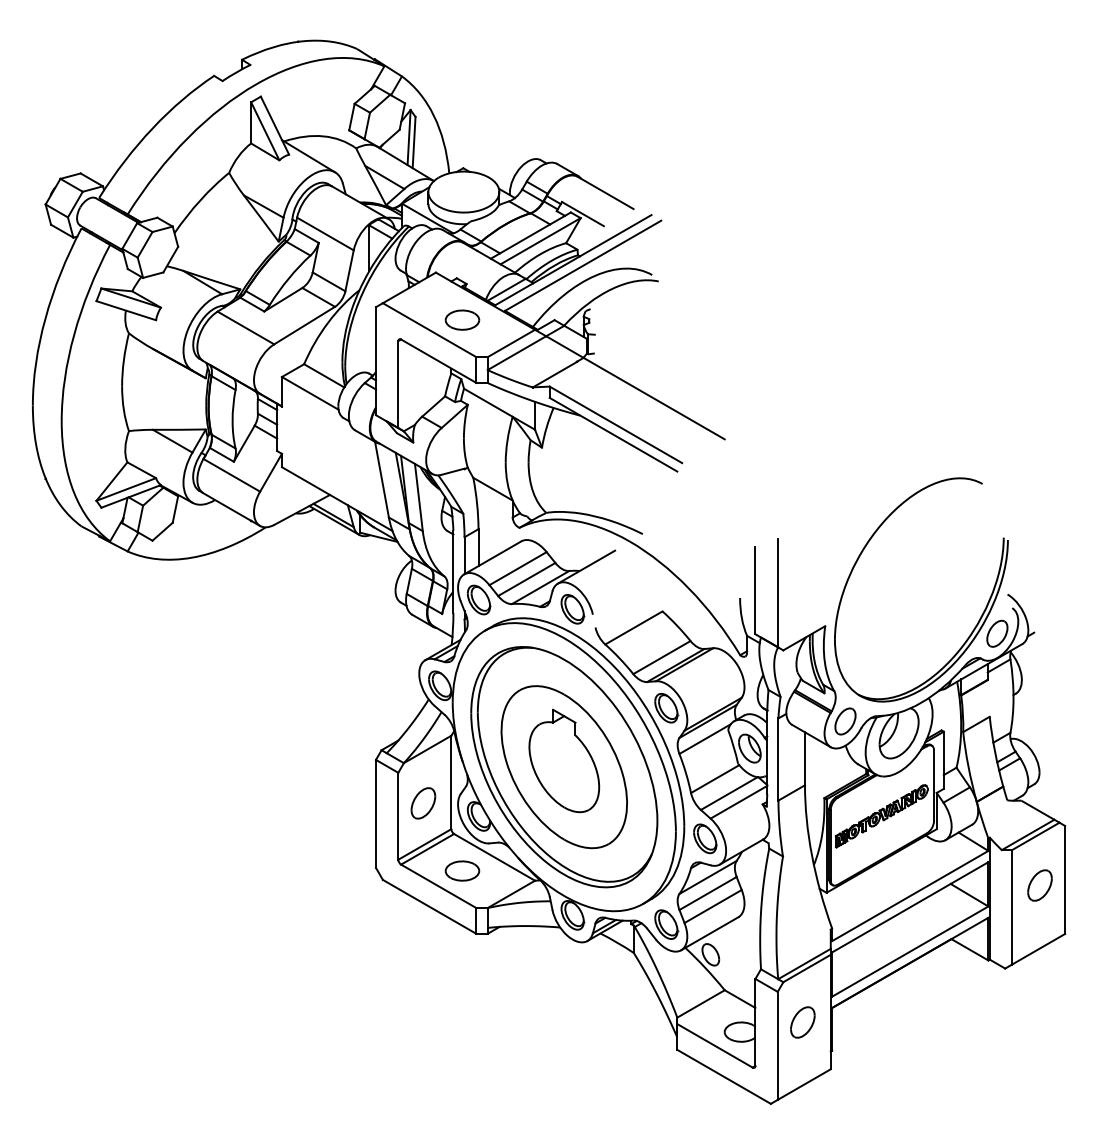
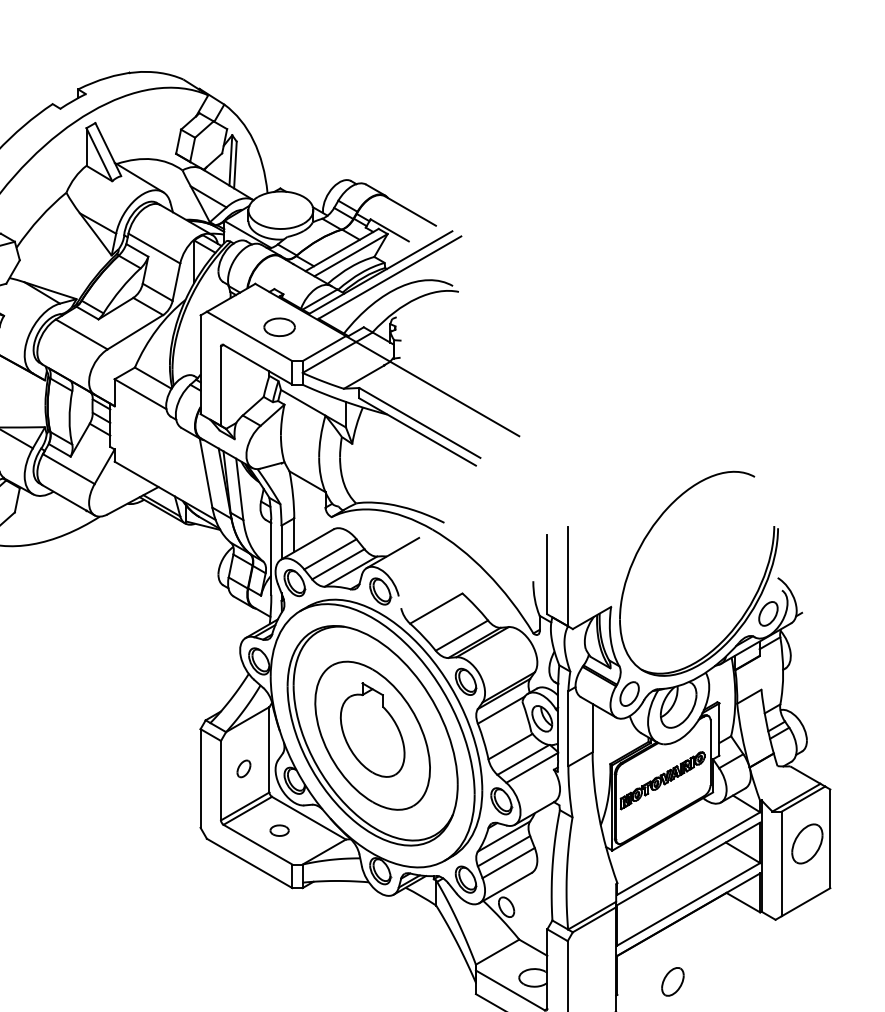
part: (423, 803) -> (244, 768), size x0.6
part: (462, 870) -> (279, 830), size x0.6
part: (1039, 885) -> (806, 843), size x1.4
part: (802, 1022) -> (672, 981), moved

